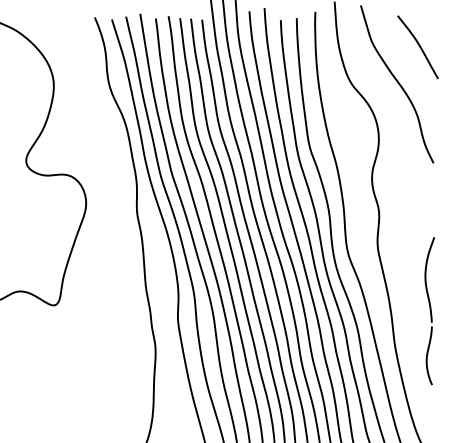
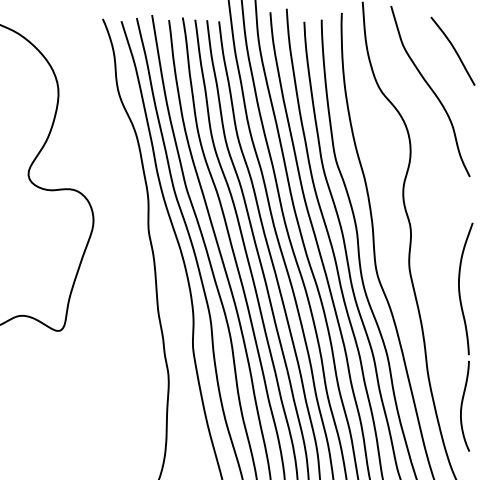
part: (429, 310) -> (465, 336), size x1.43

